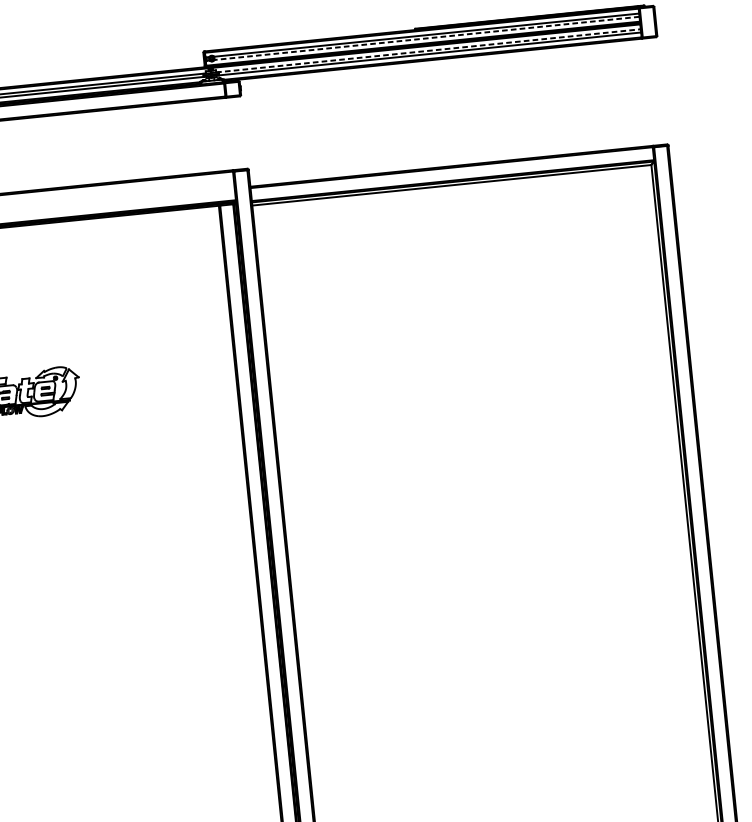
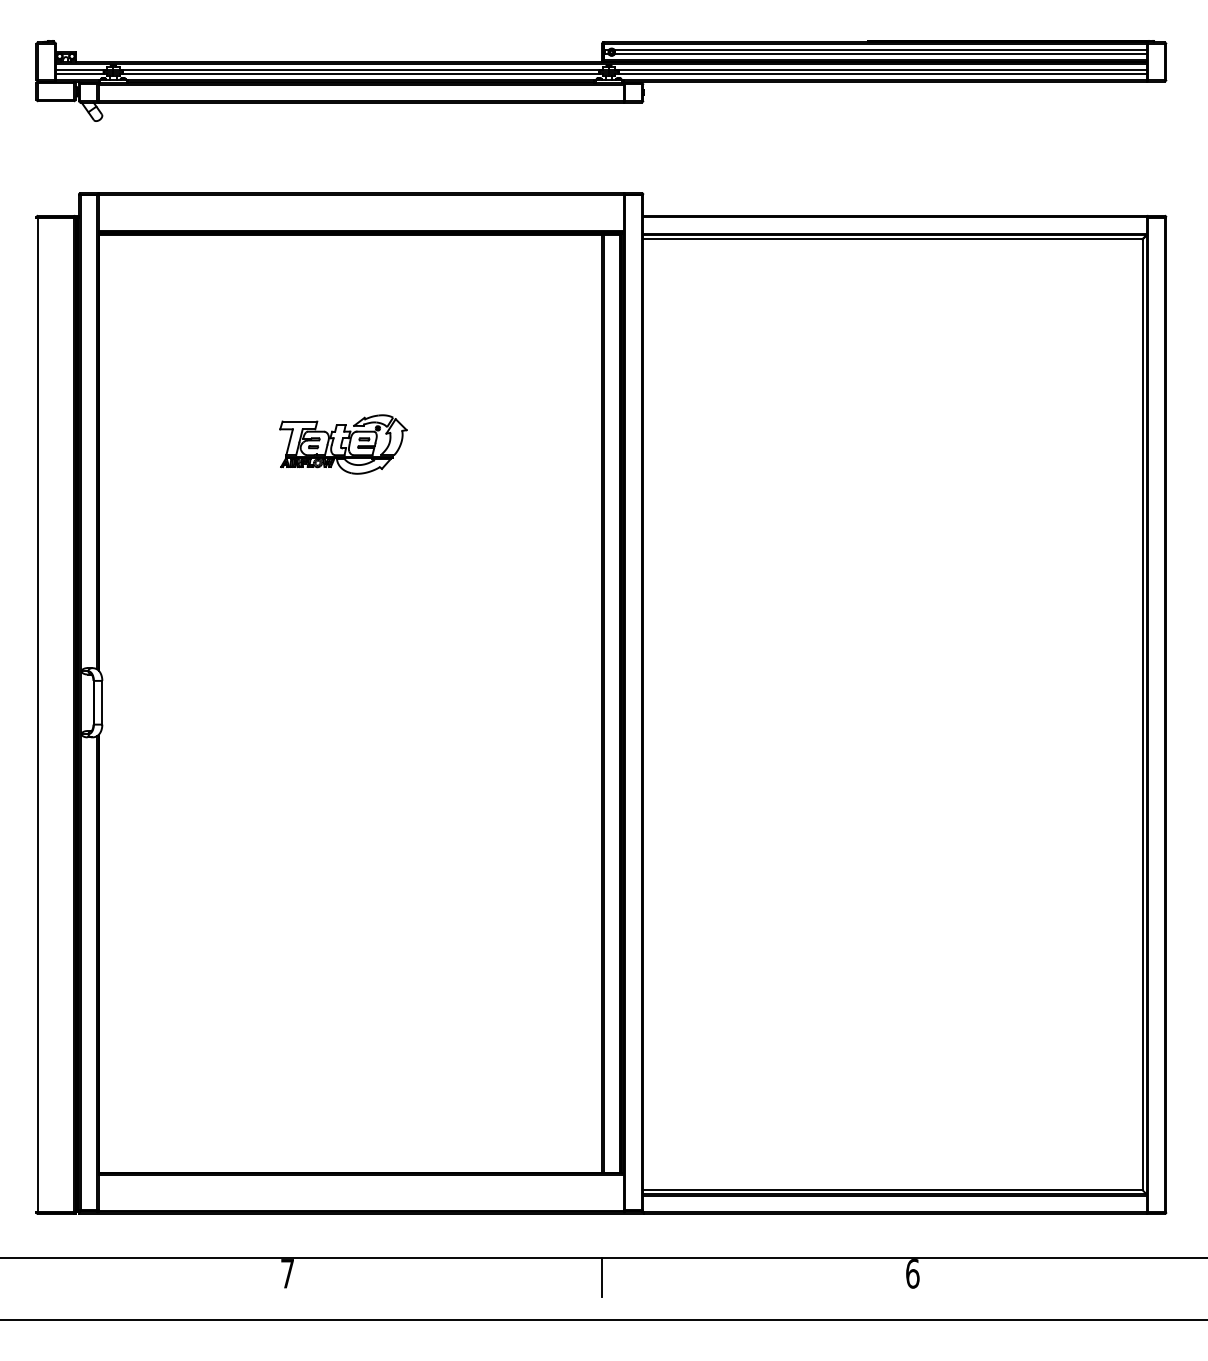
line: (426, 38) -> (880, 54), dashed -> solid
line: (428, 50) -> (881, 69), dashed -> solid

